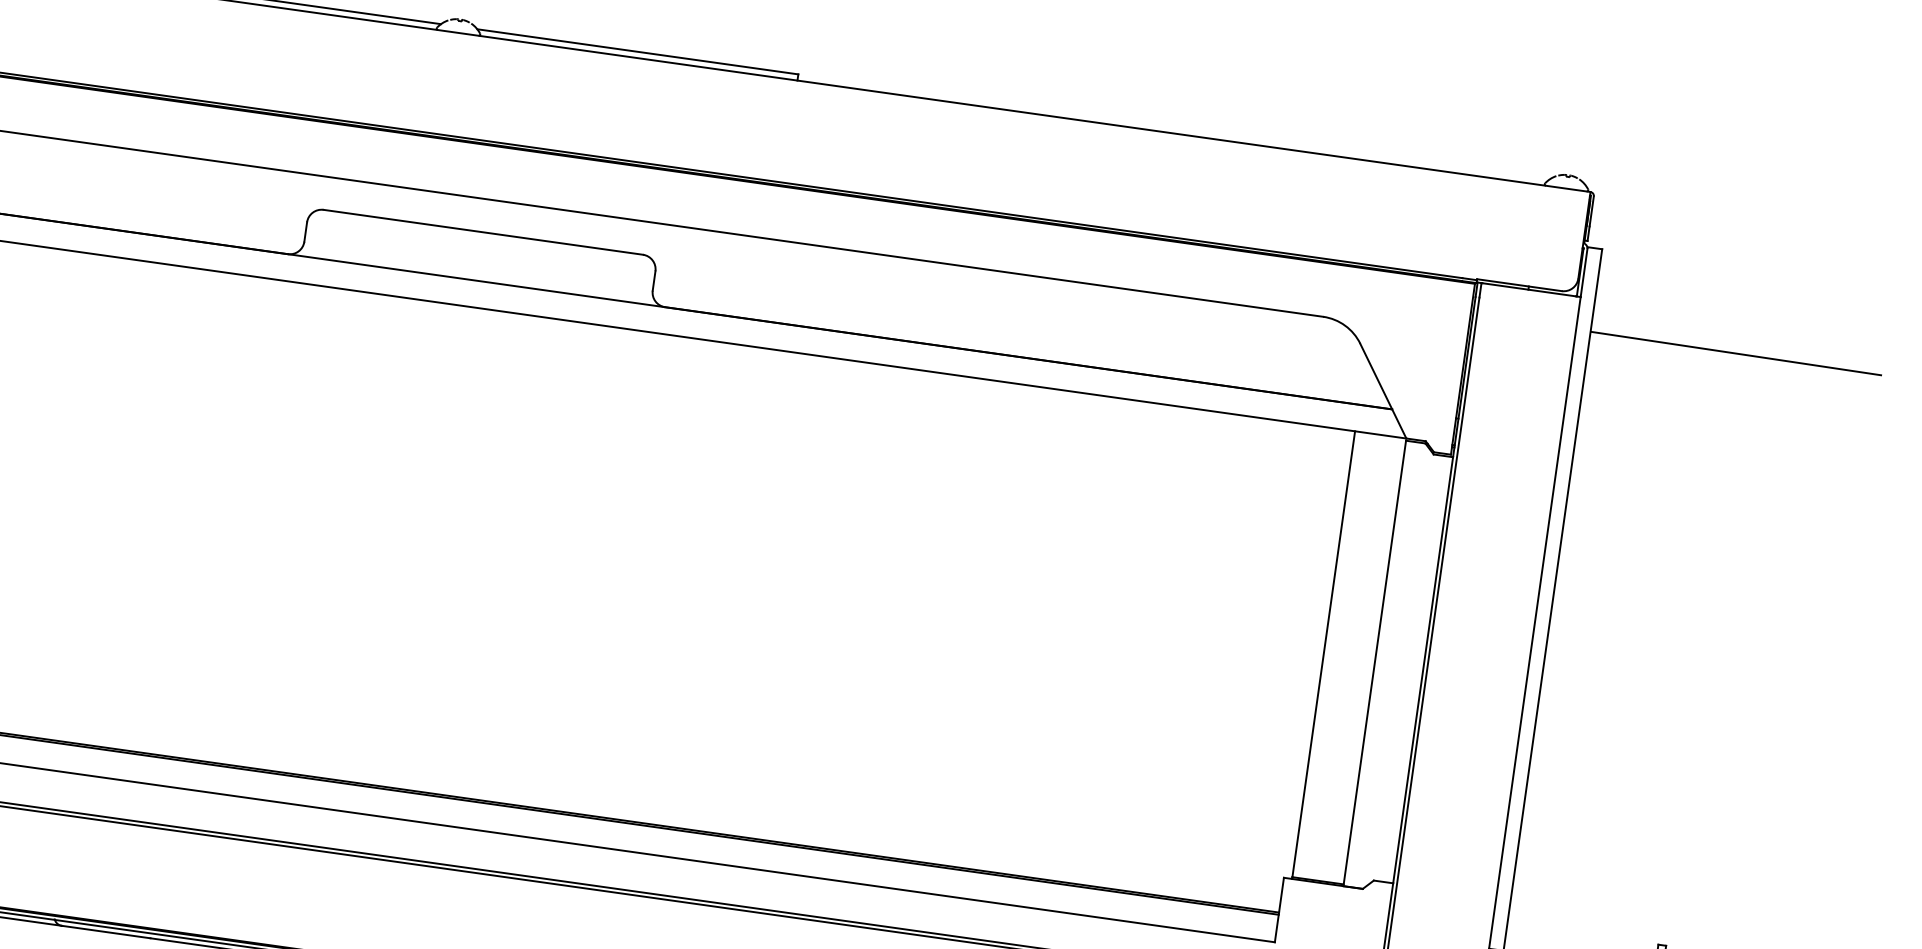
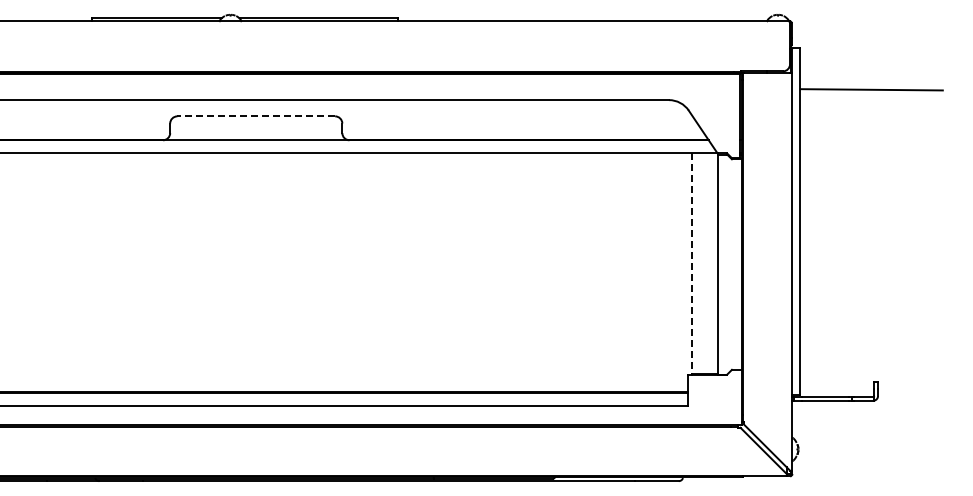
line: (483, 232) -> (256, 116), solid -> dashed
line: (1323, 656) -> (692, 264), solid -> dashed

